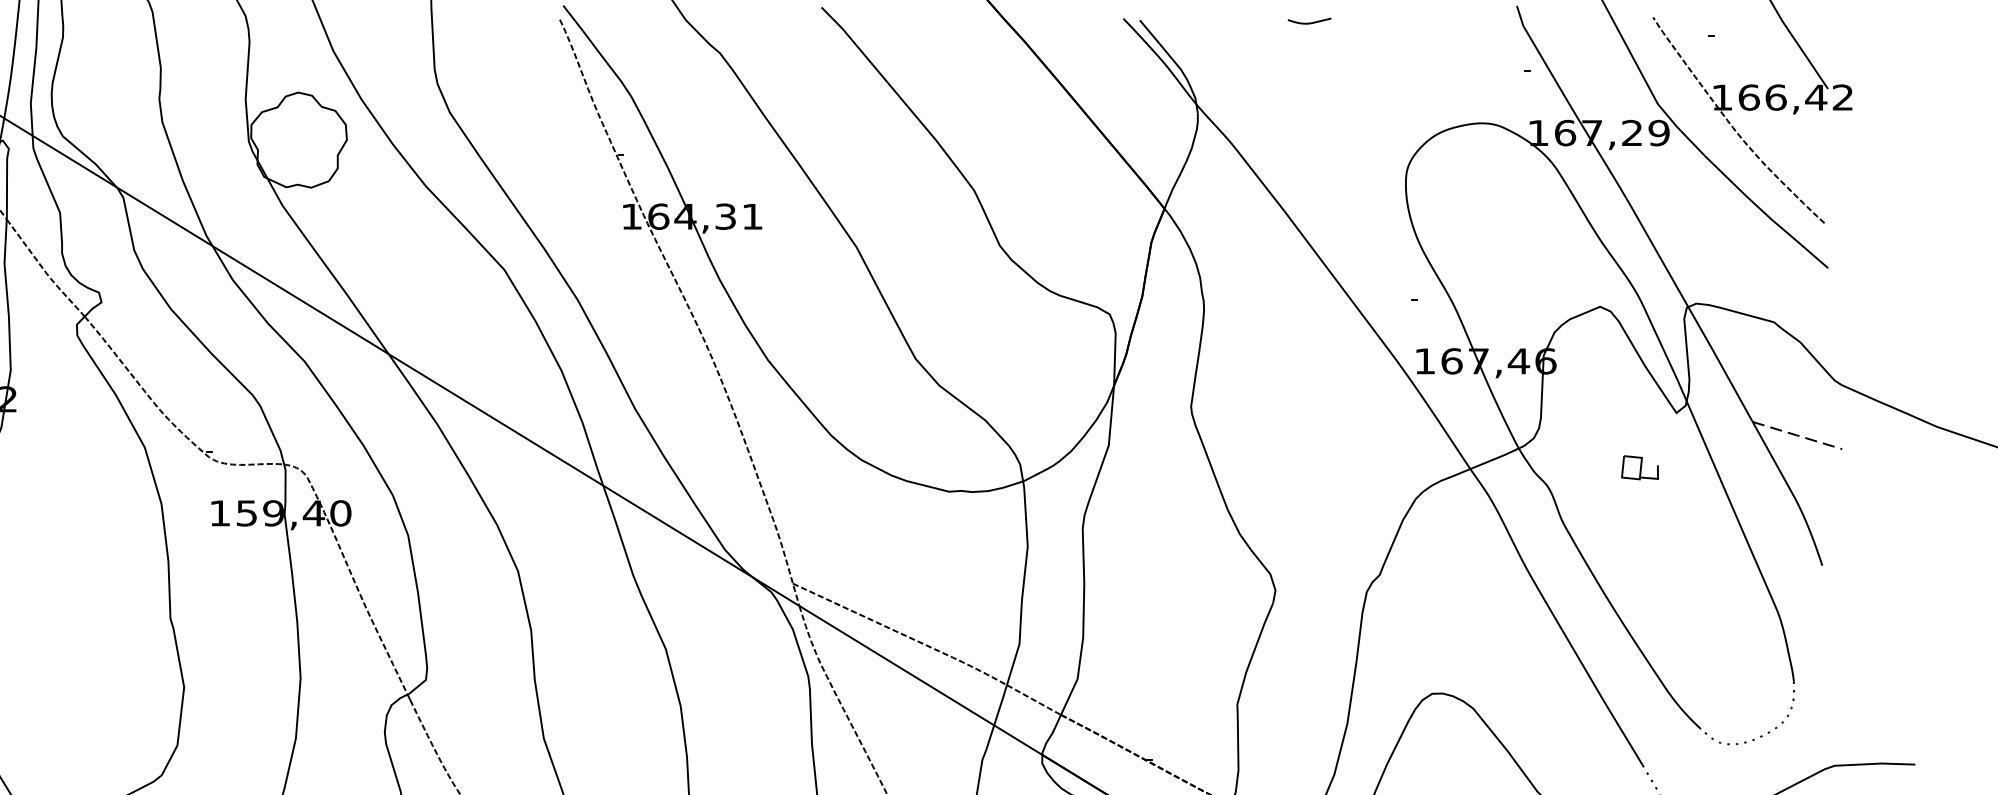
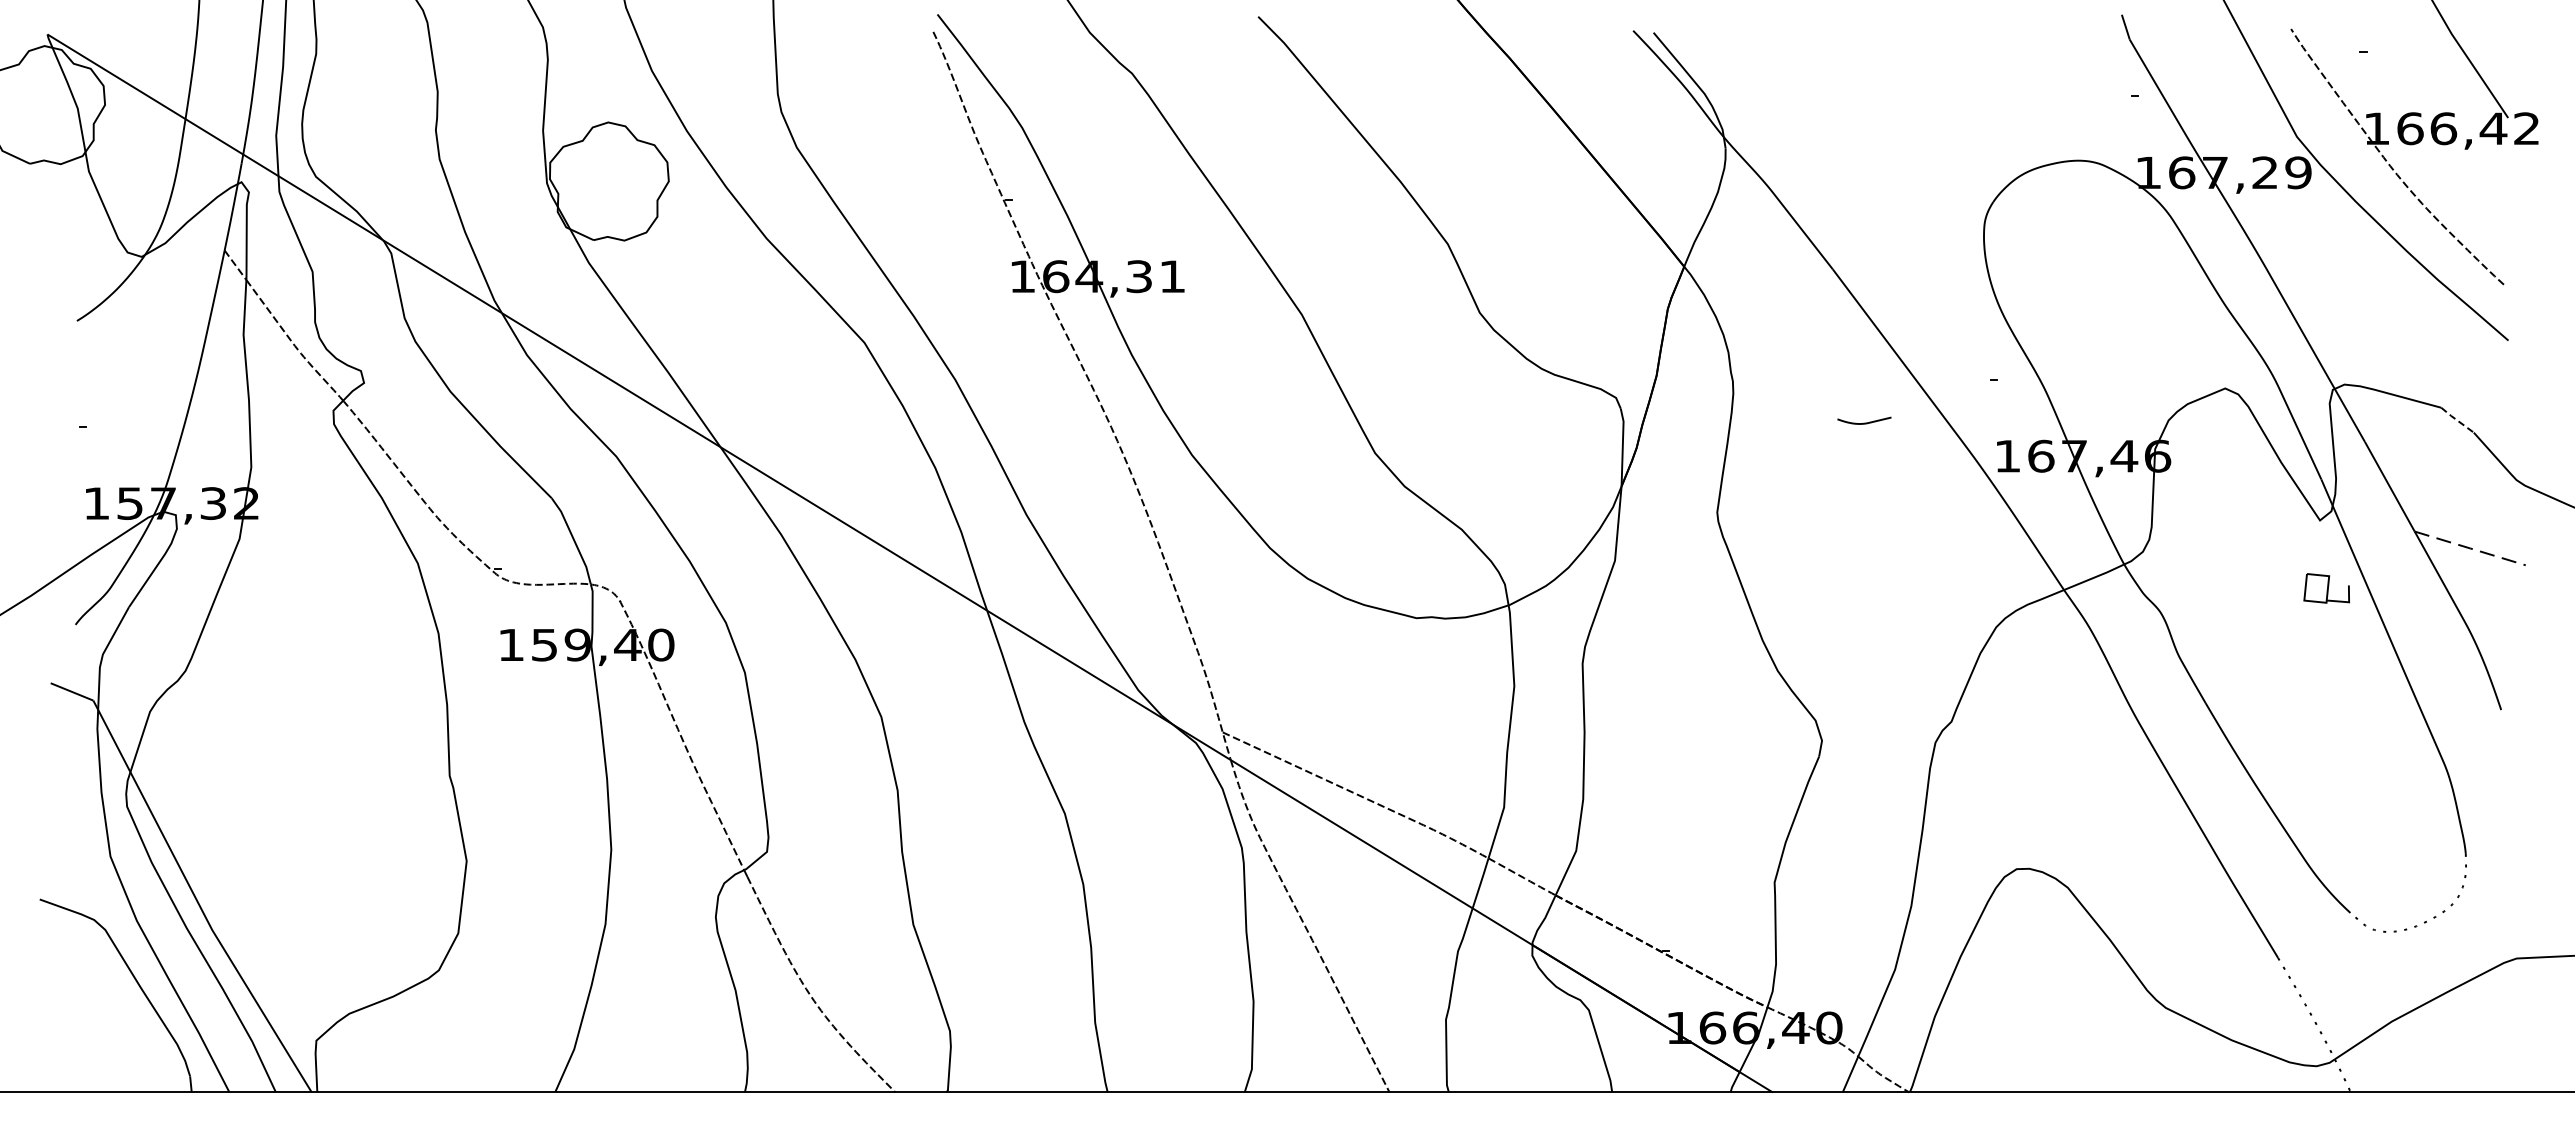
curve: (1309, 22) -> (1864, 422), moved
line: (1787, 332) -> (2457, 420), solid -> dashed
part: (1639, 467) -> (2326, 588), moved

